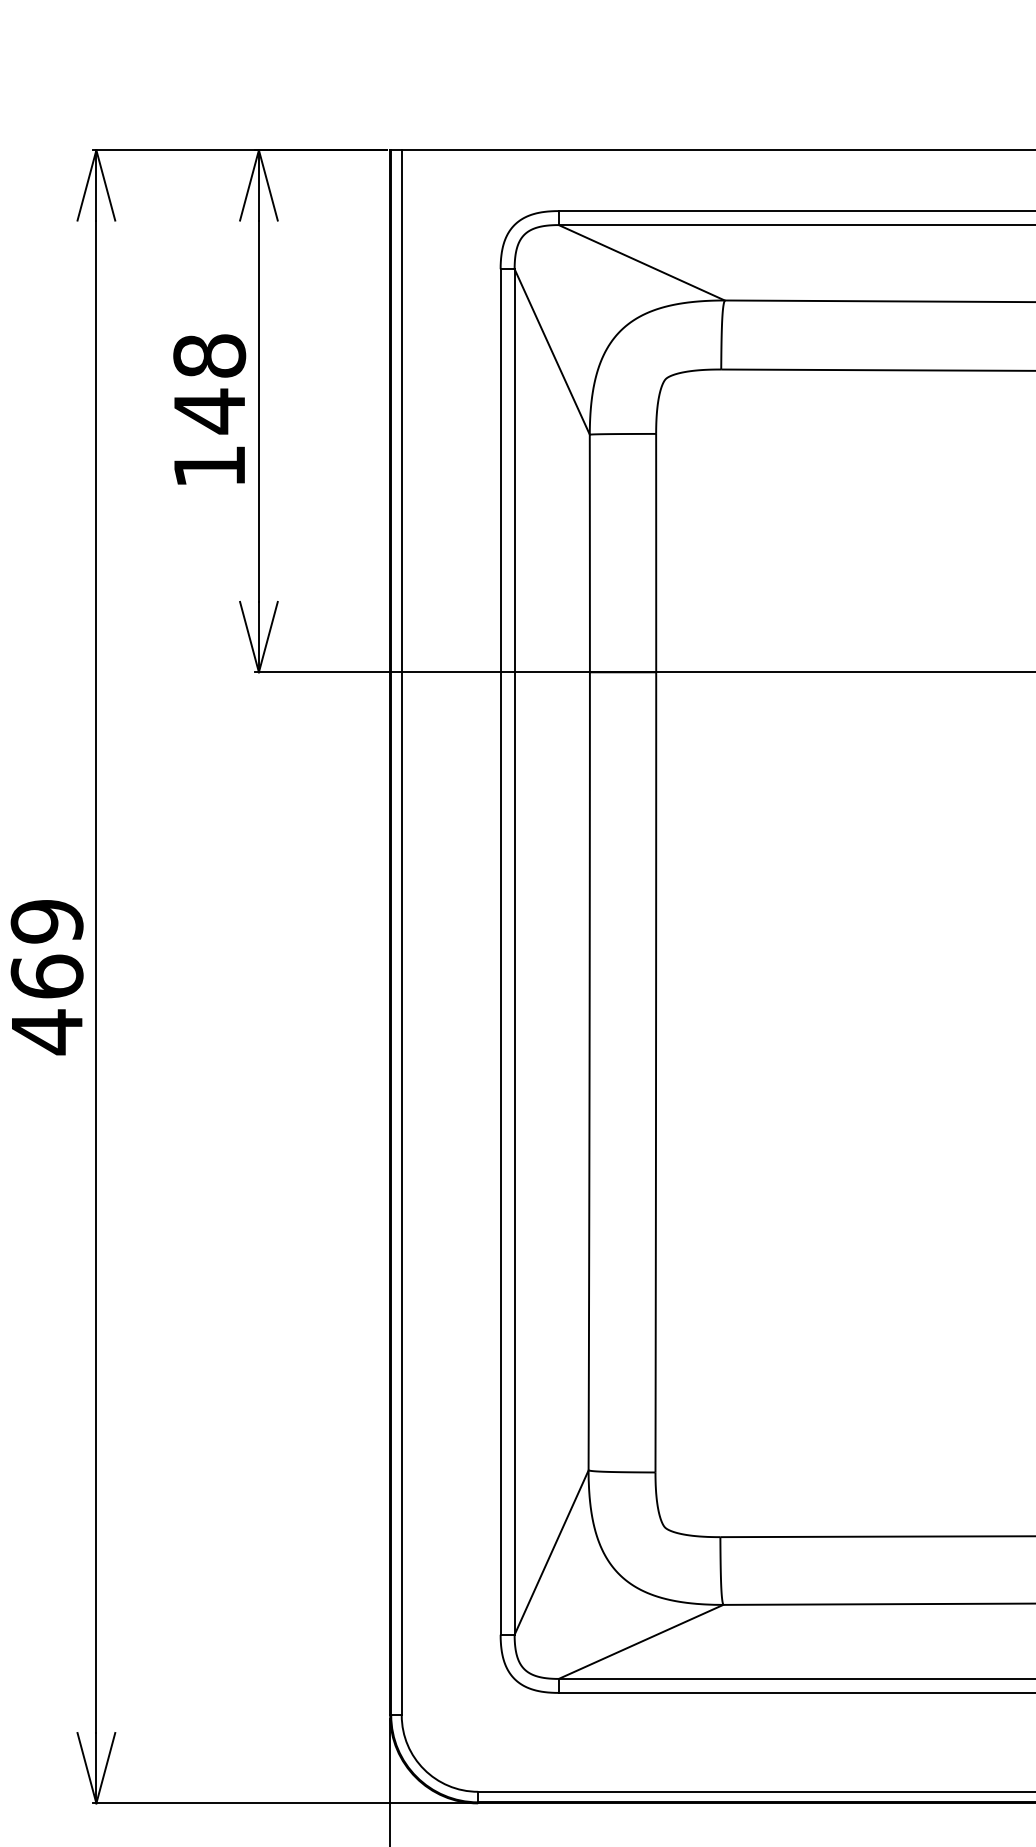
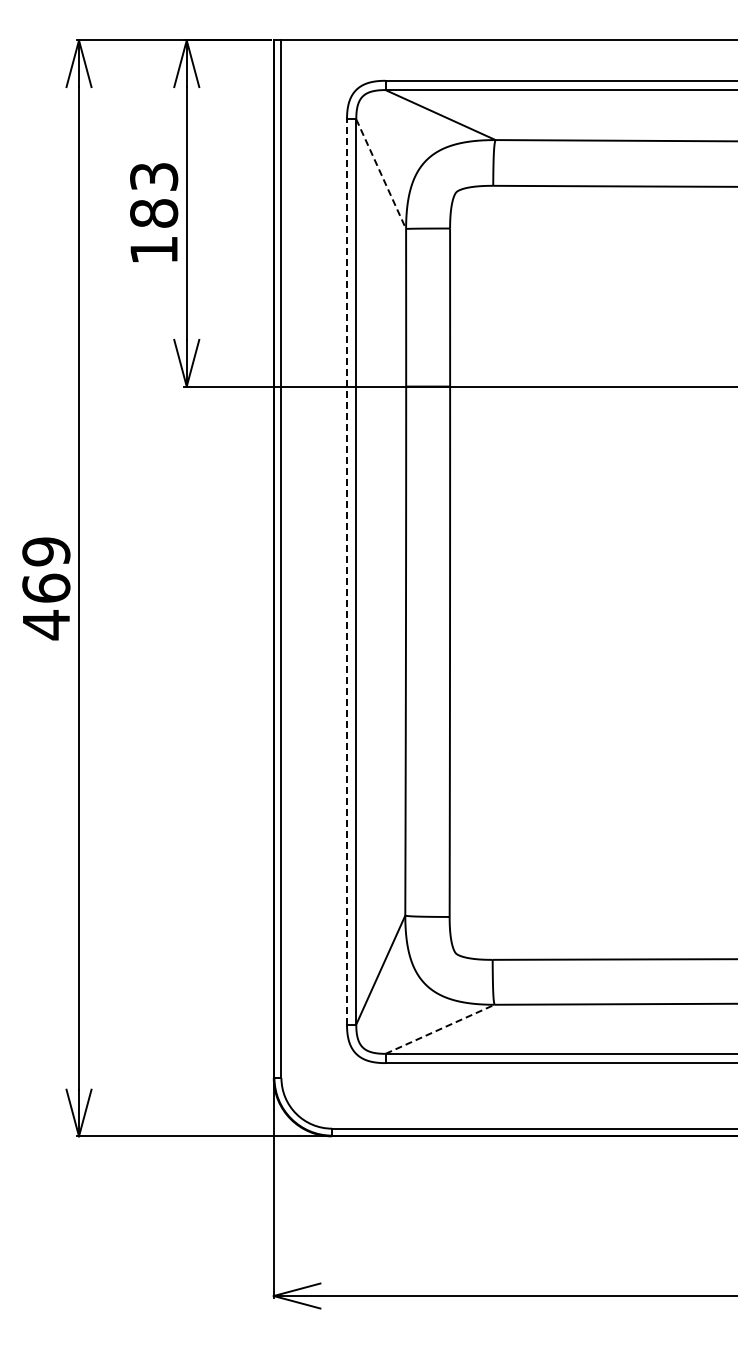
line: (552, 352) -> (381, 174), solid -> dashed
text: (210, 384) -> (154, 195), 148 -> 183
line: (501, 951) -> (347, 571), solid -> dashed
line: (641, 1642) -> (440, 1029), solid -> dashed

